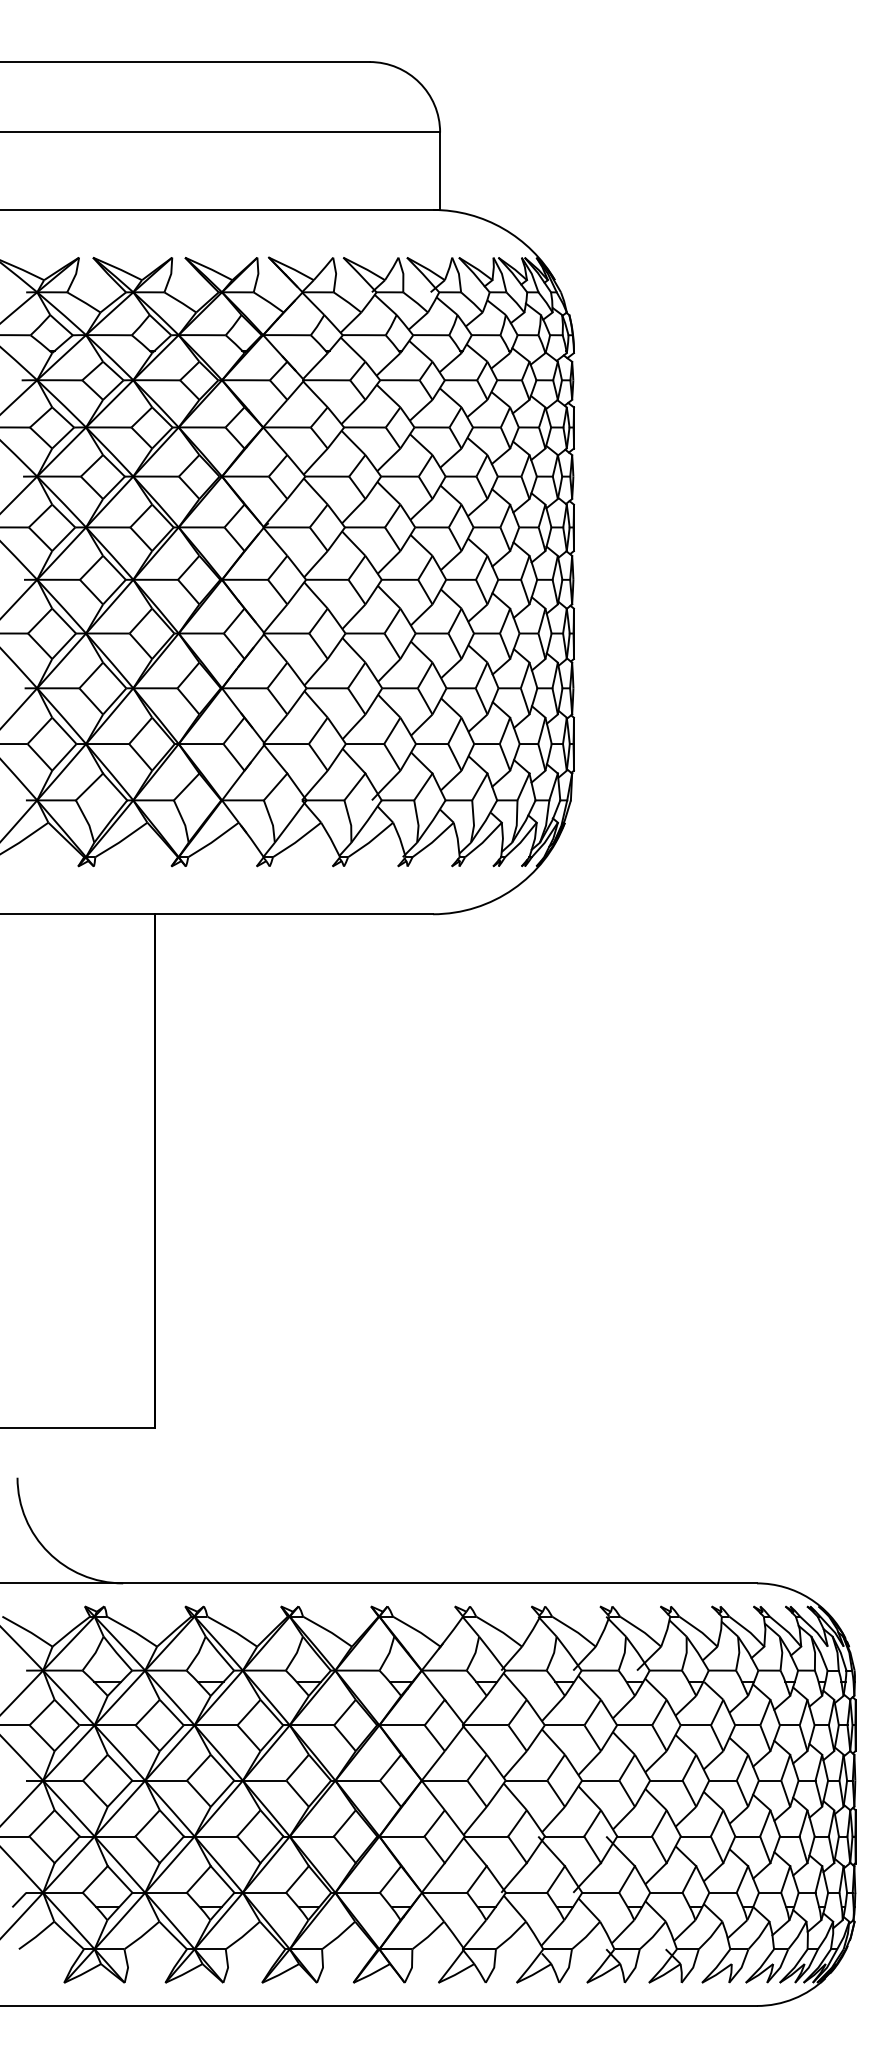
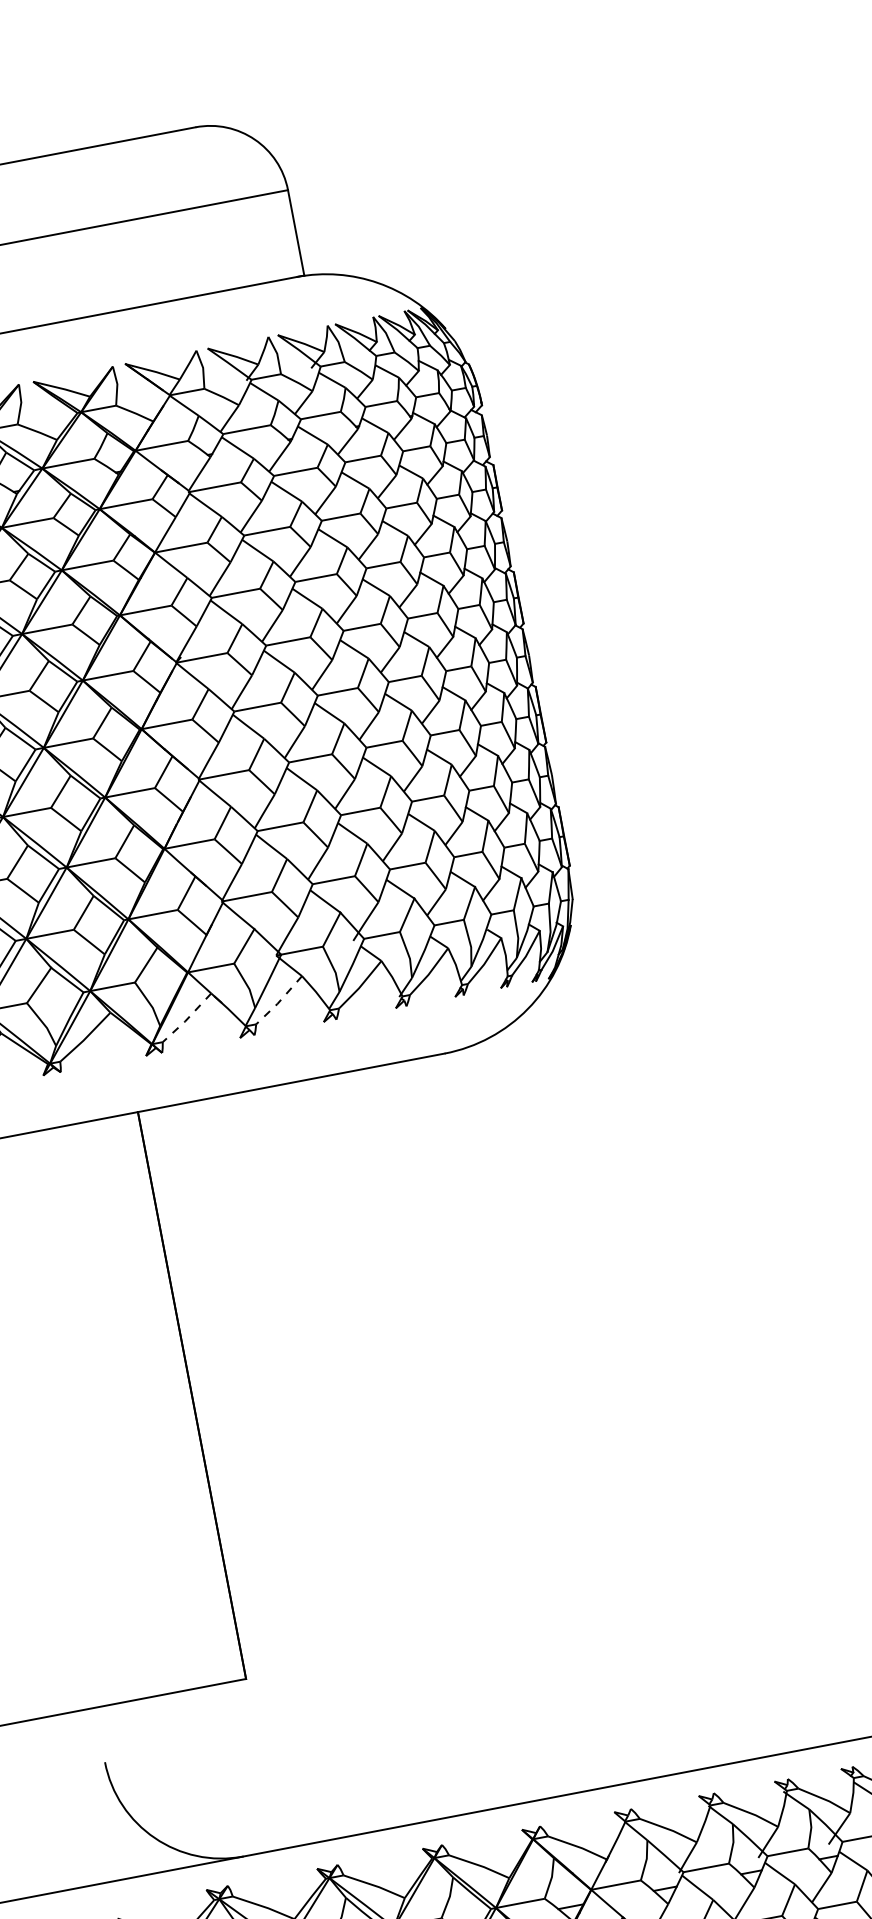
line: (213, 841) -> (187, 1019), solid -> dashed
line: (297, 841) -> (279, 1001), solid -> dashed

